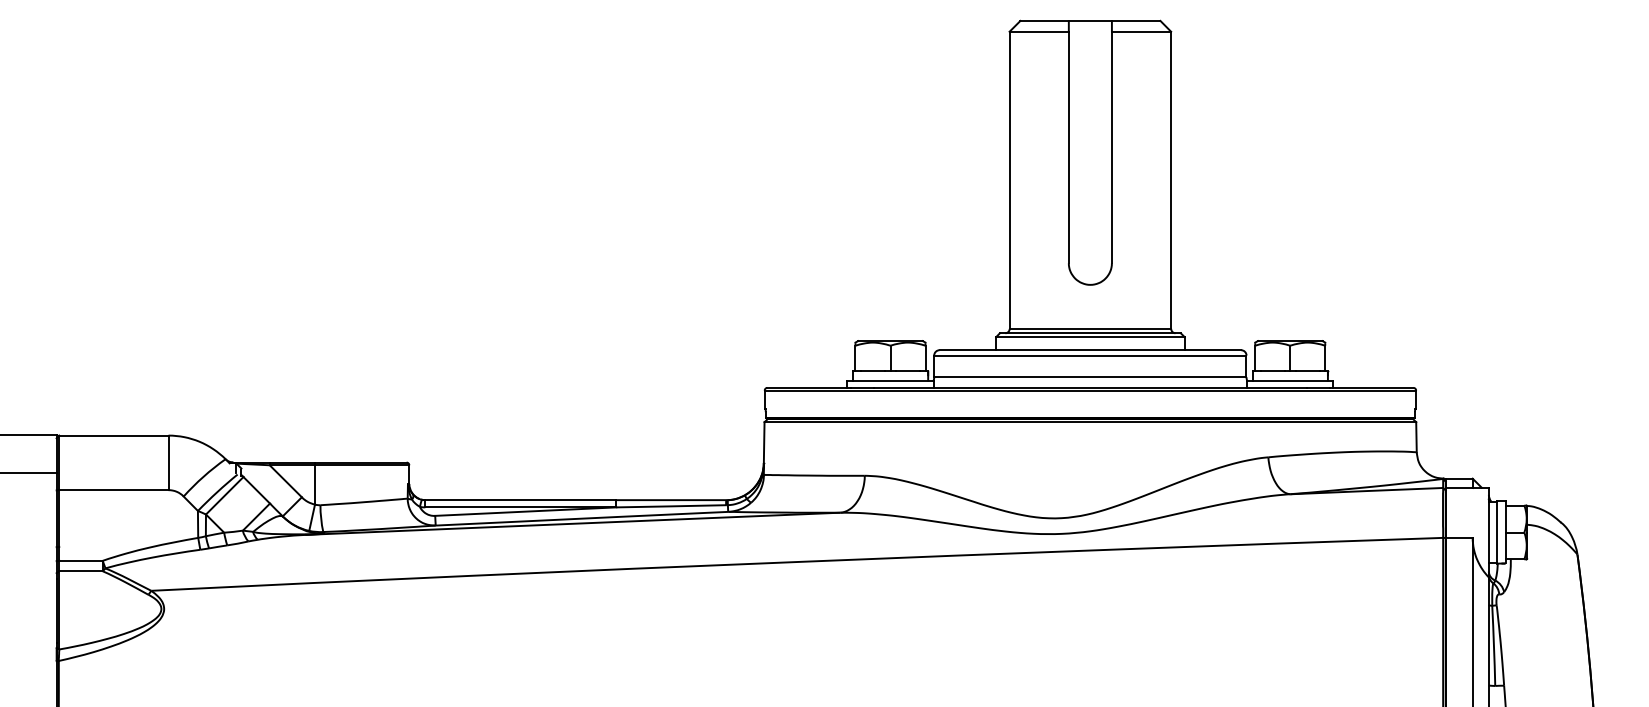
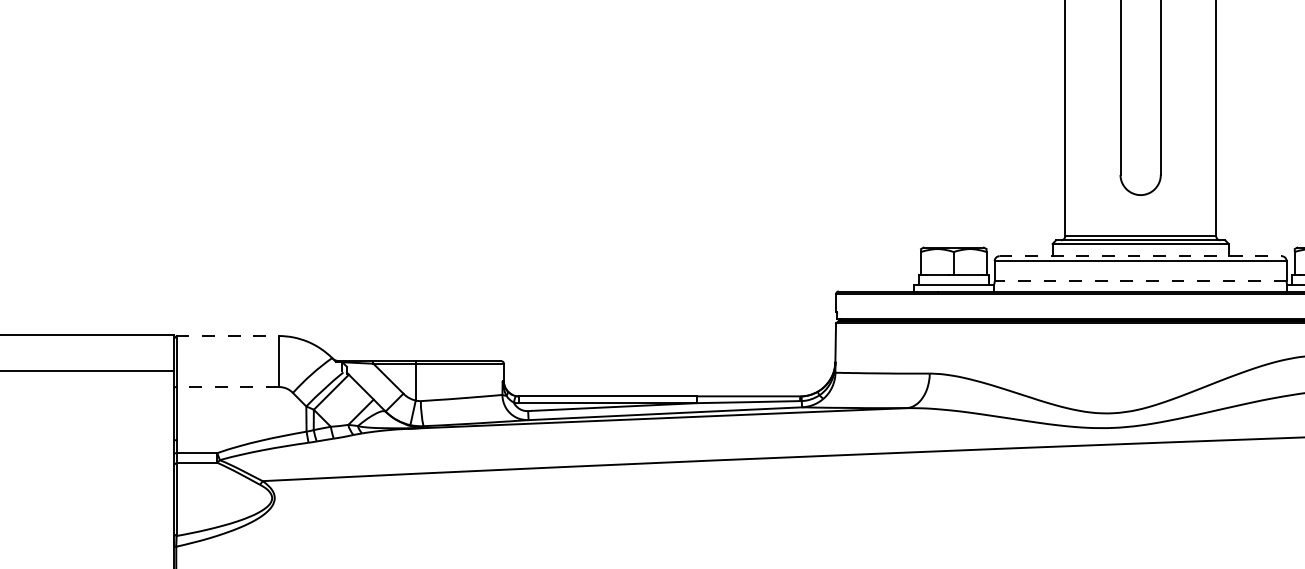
line: (1090, 350) -> (1140, 256), solid -> dashed
line: (1089, 377) -> (1139, 281), solid -> dashed
line: (113, 435) -> (227, 335), solid -> dashed
line: (113, 490) -> (227, 387), solid -> dashed

